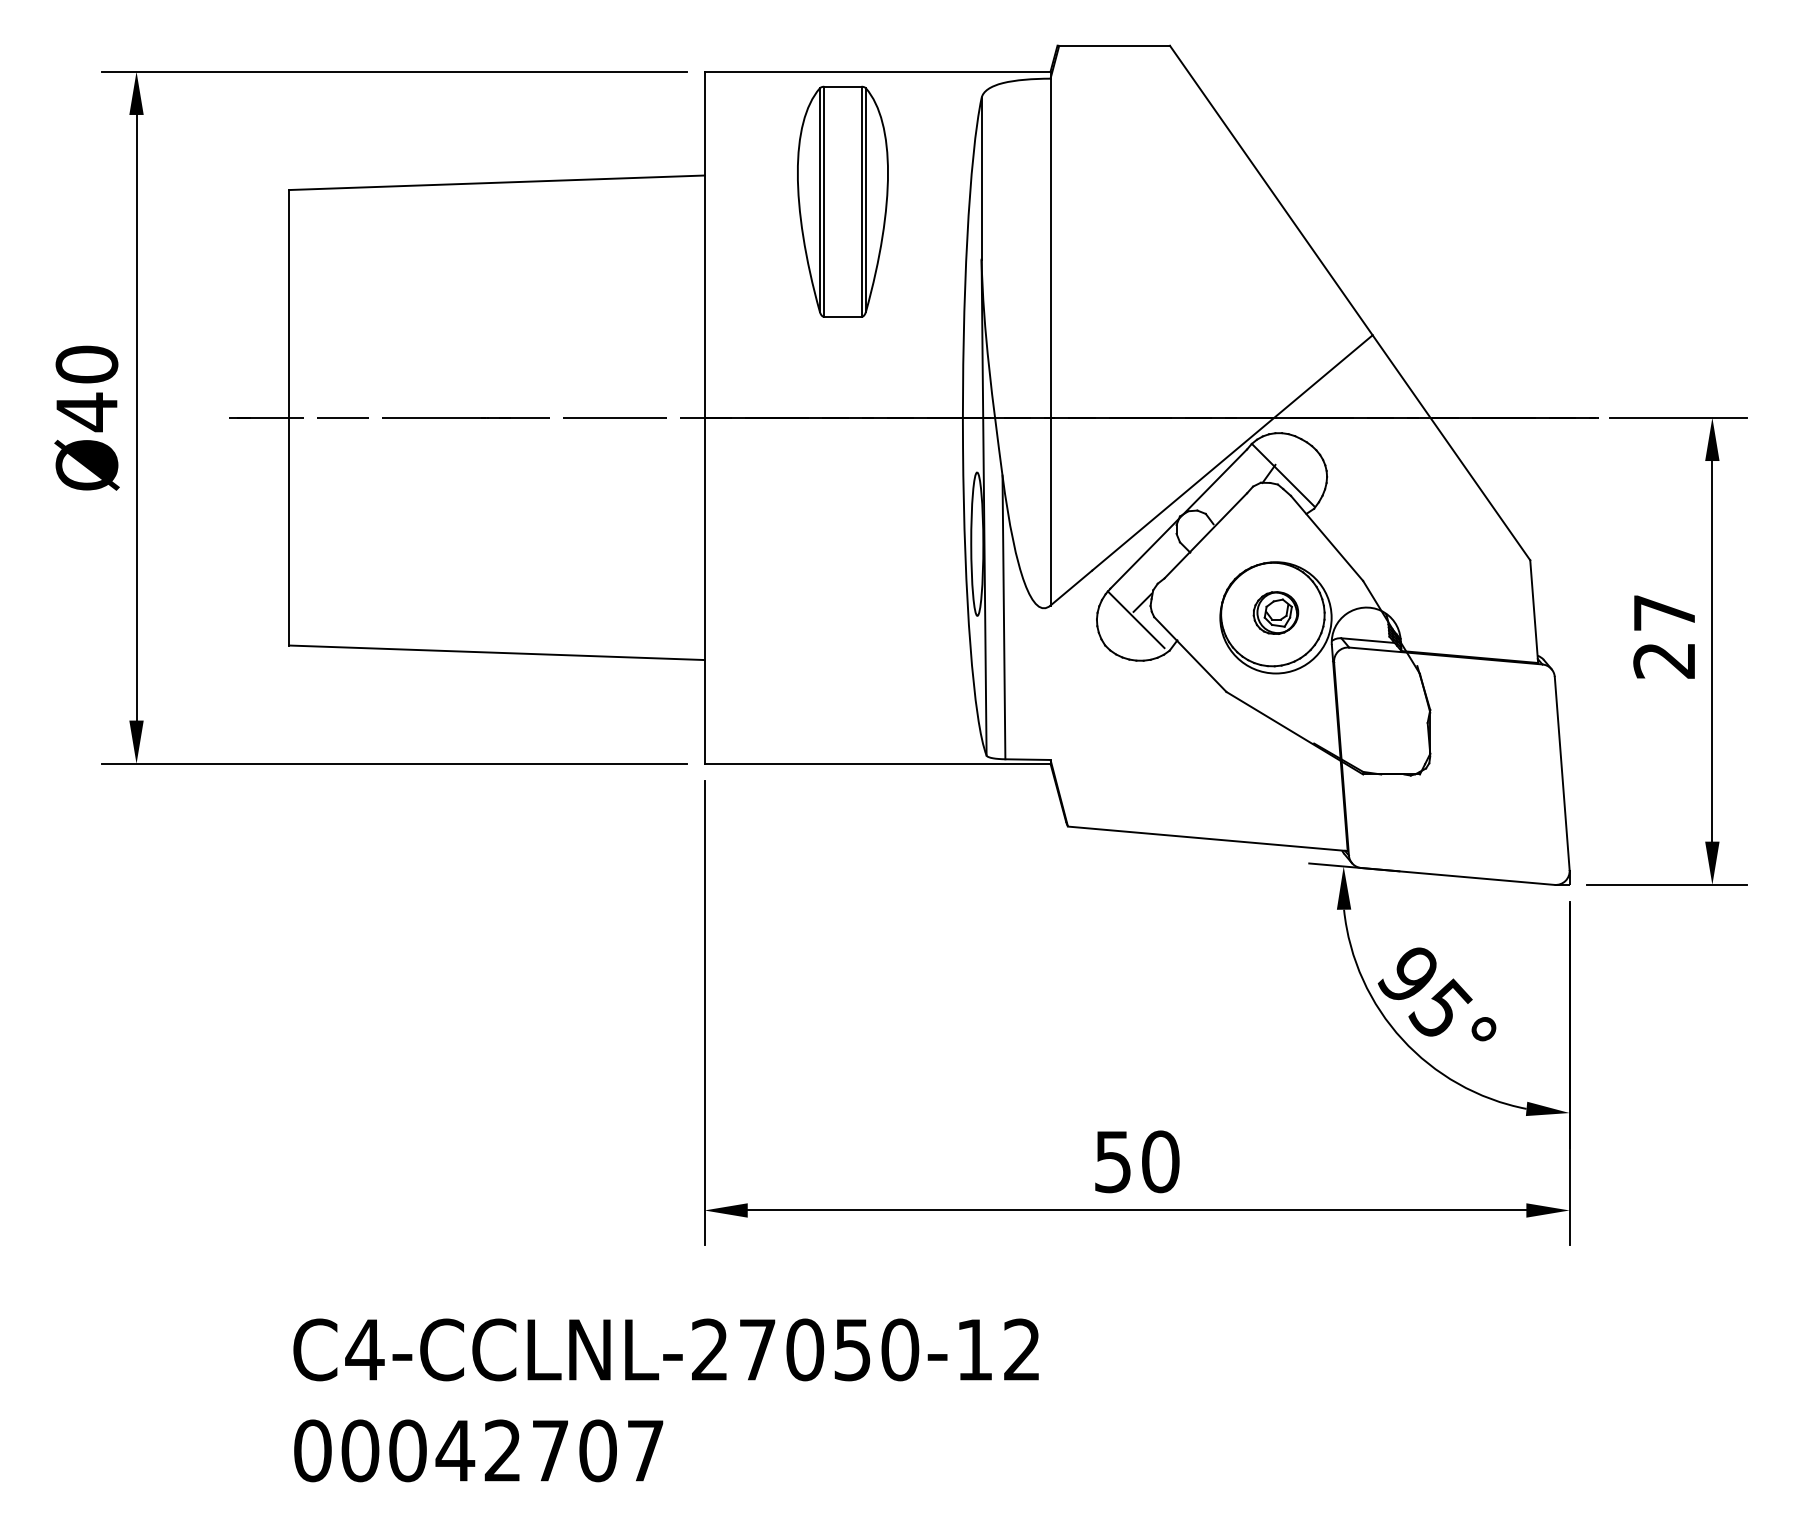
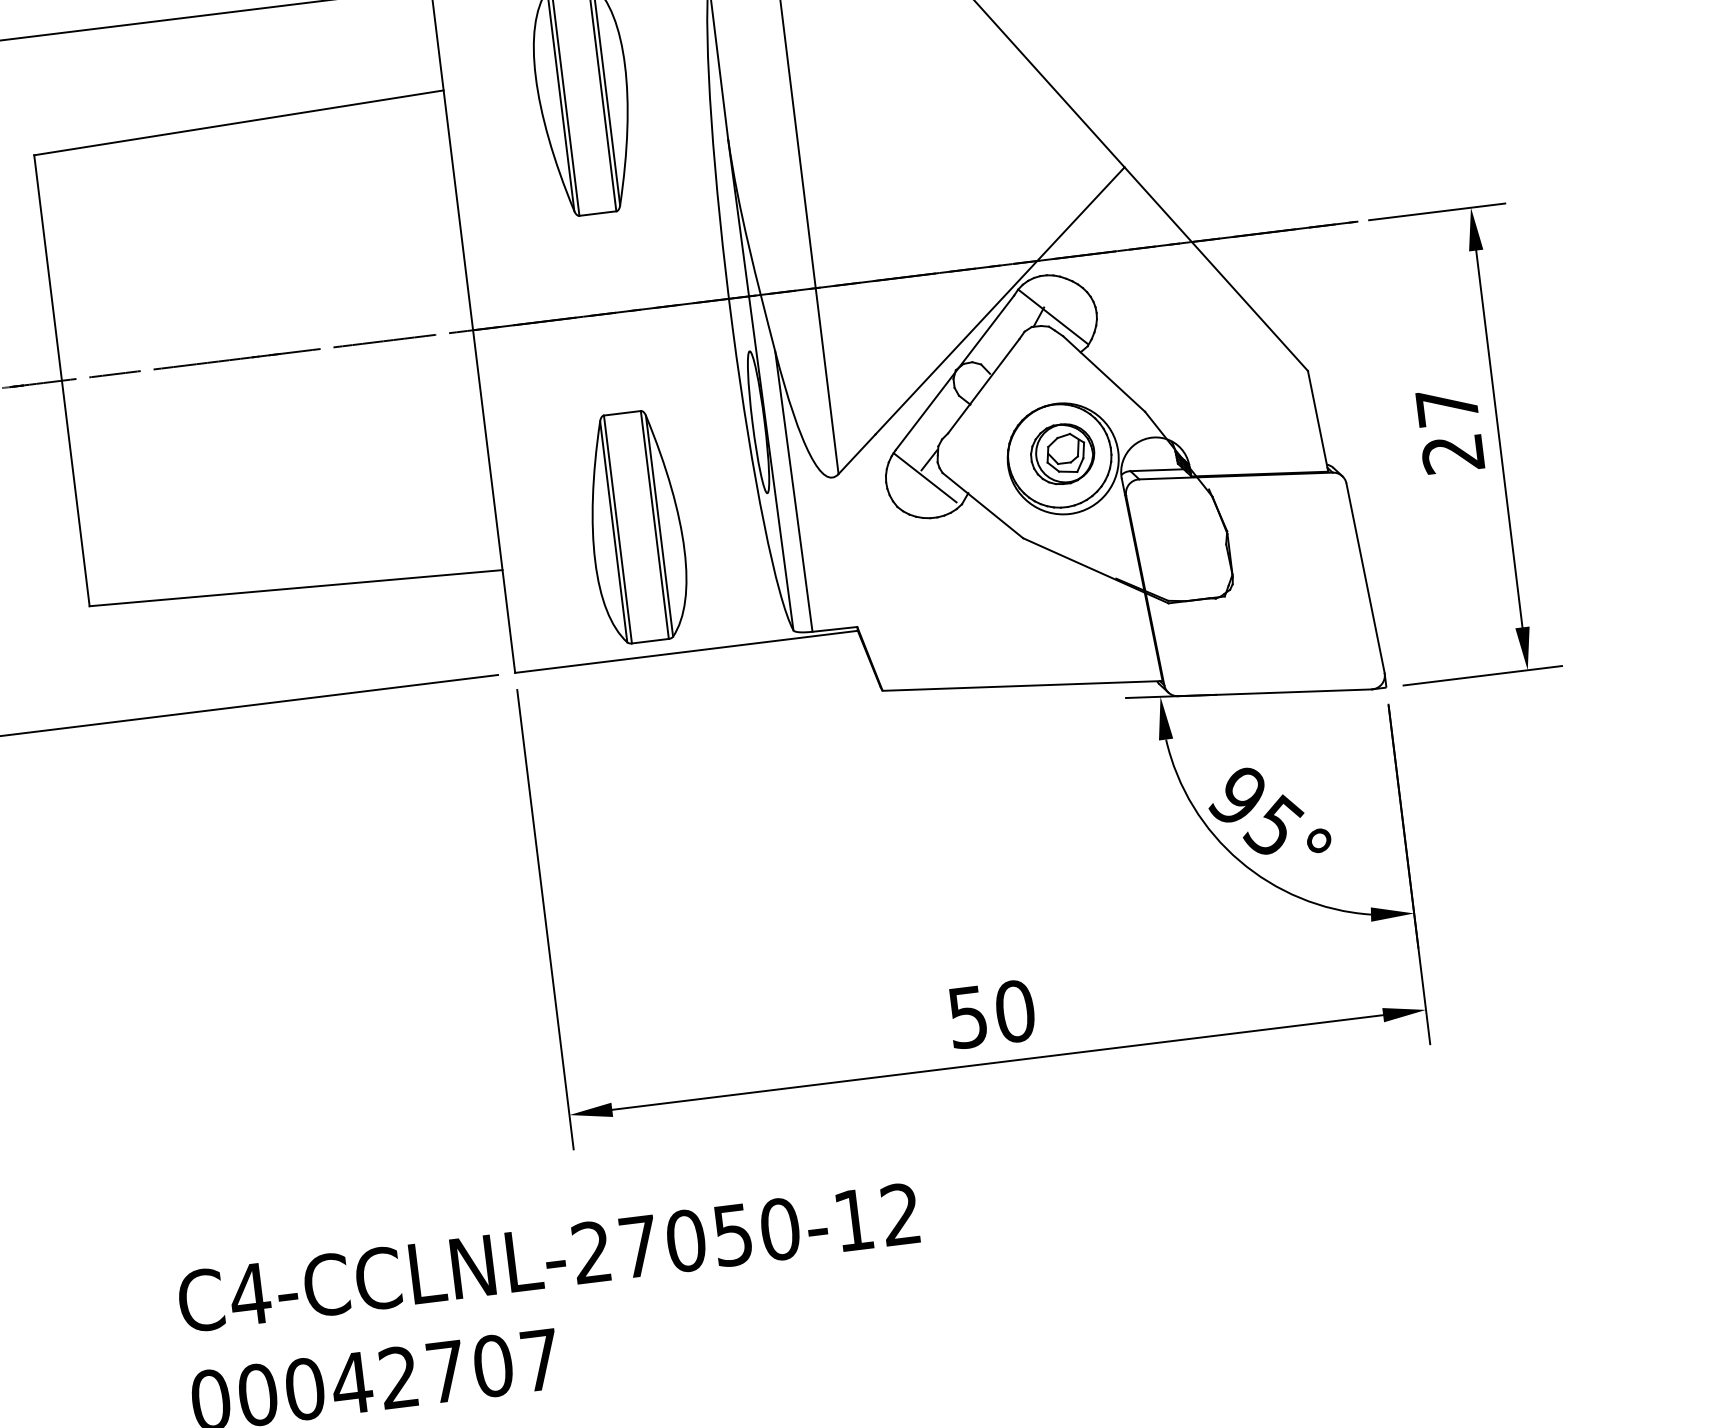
part: (1275, 612) -> (1062, 453), size x1.43
part: (842, 633) -> (635, 527), added

